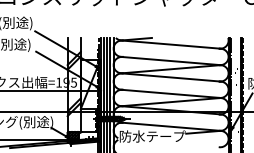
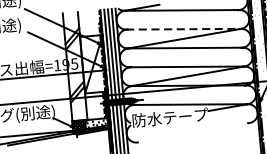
line: (171, 61) -> (184, 29), solid -> dashed

